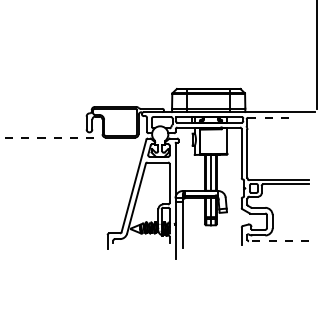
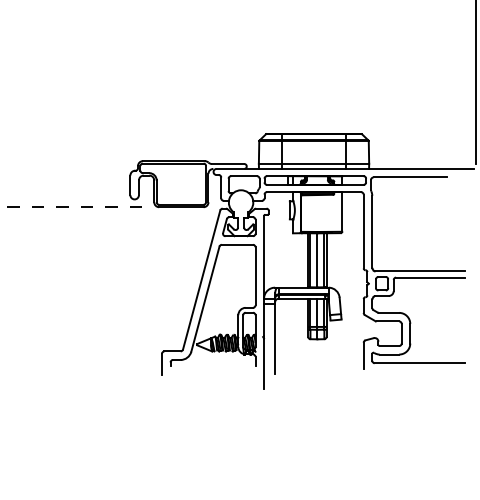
line: (273, 117) -> (411, 177), dashed -> solid
line: (278, 241) -> (419, 363), dashed -> solid

